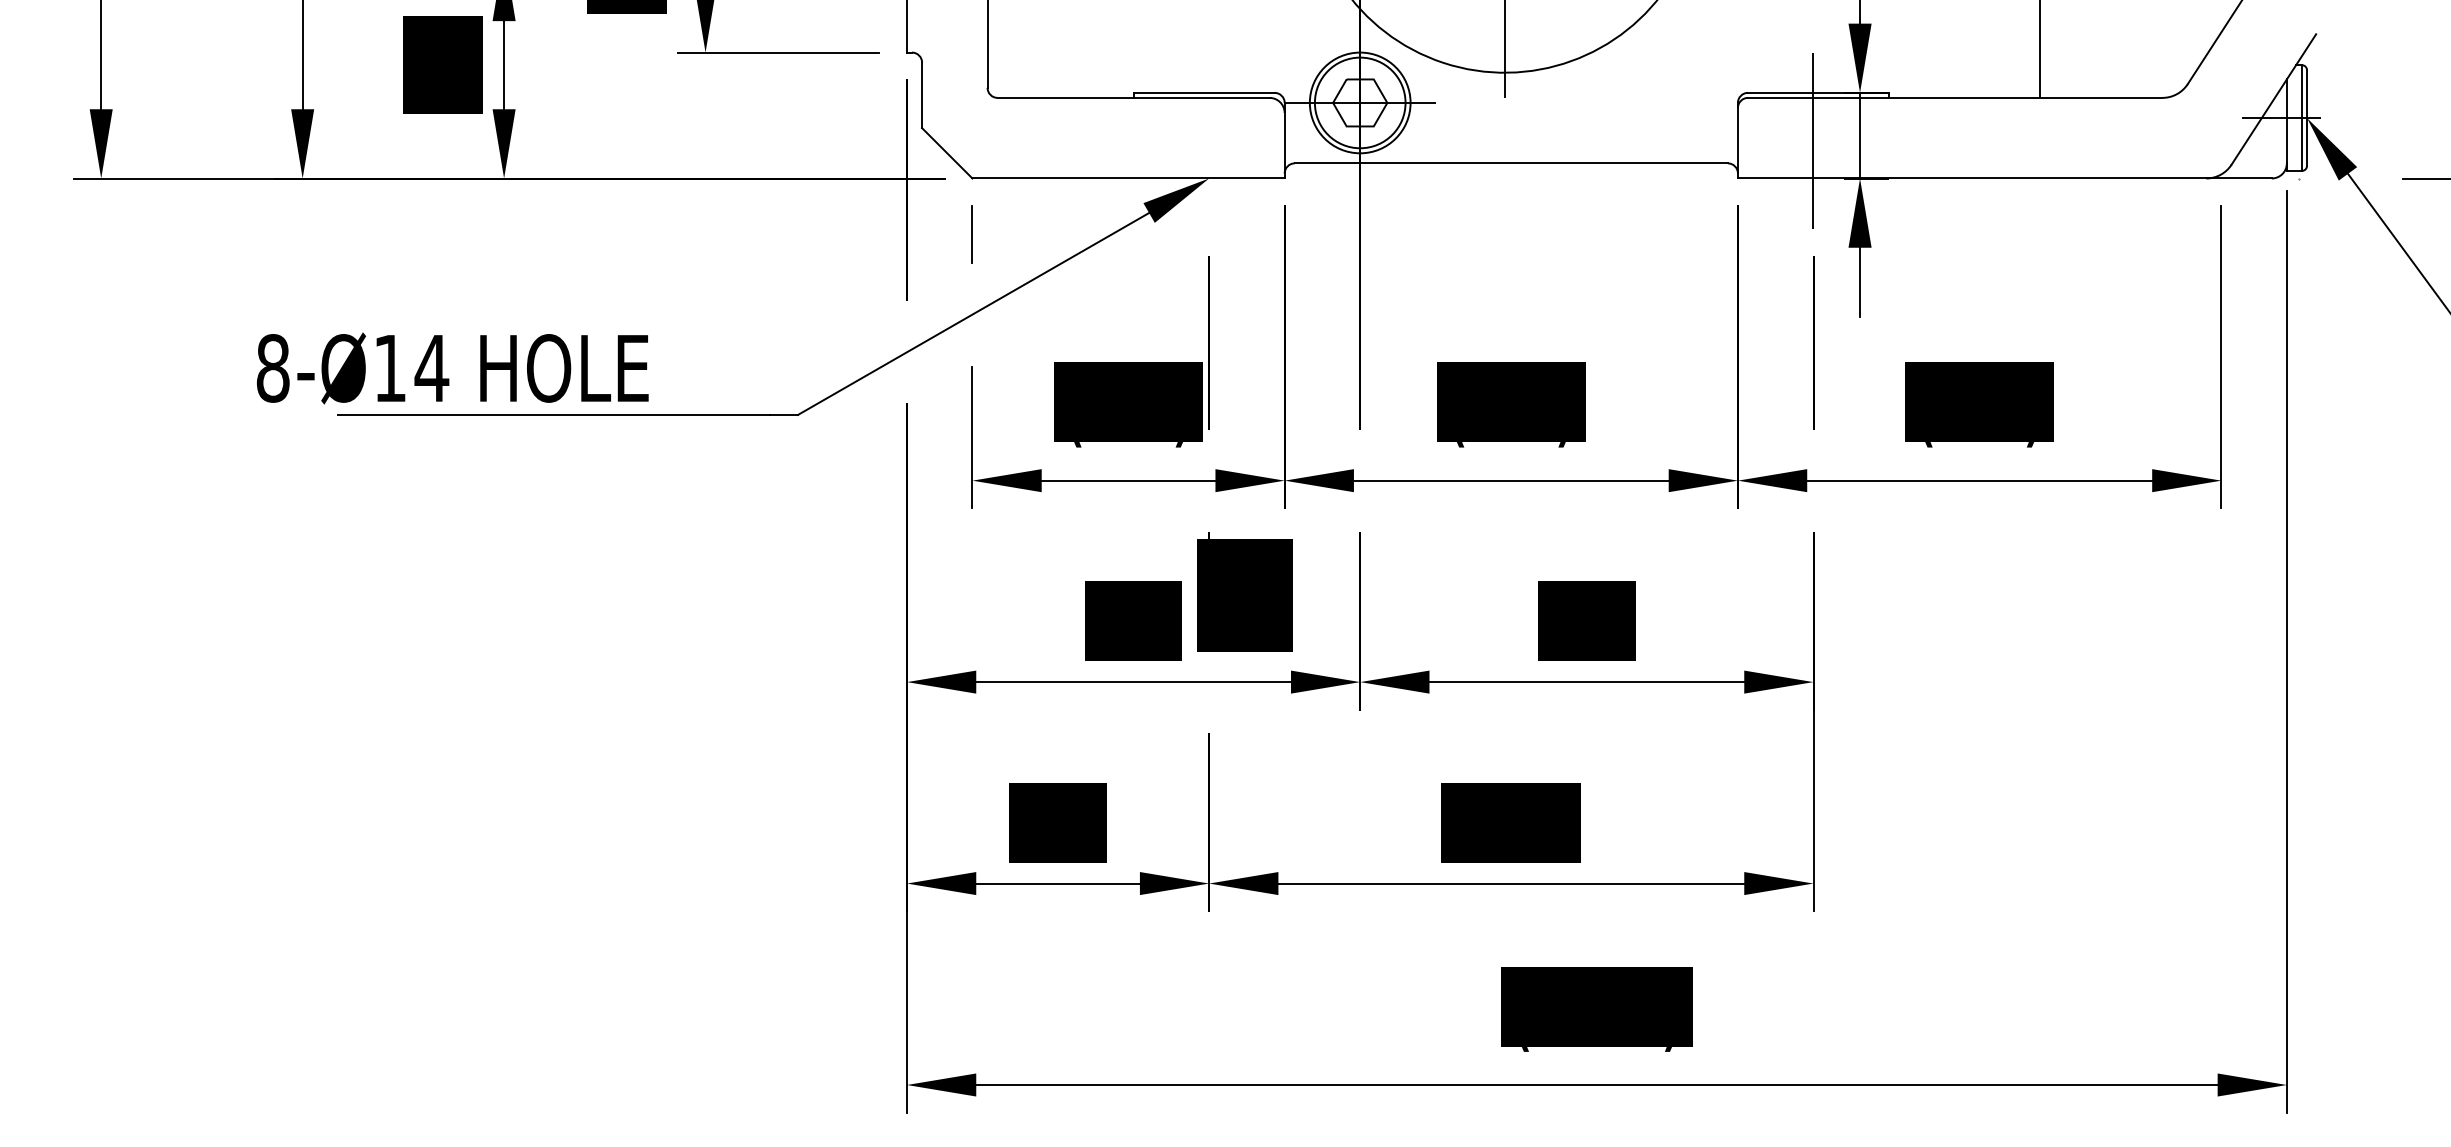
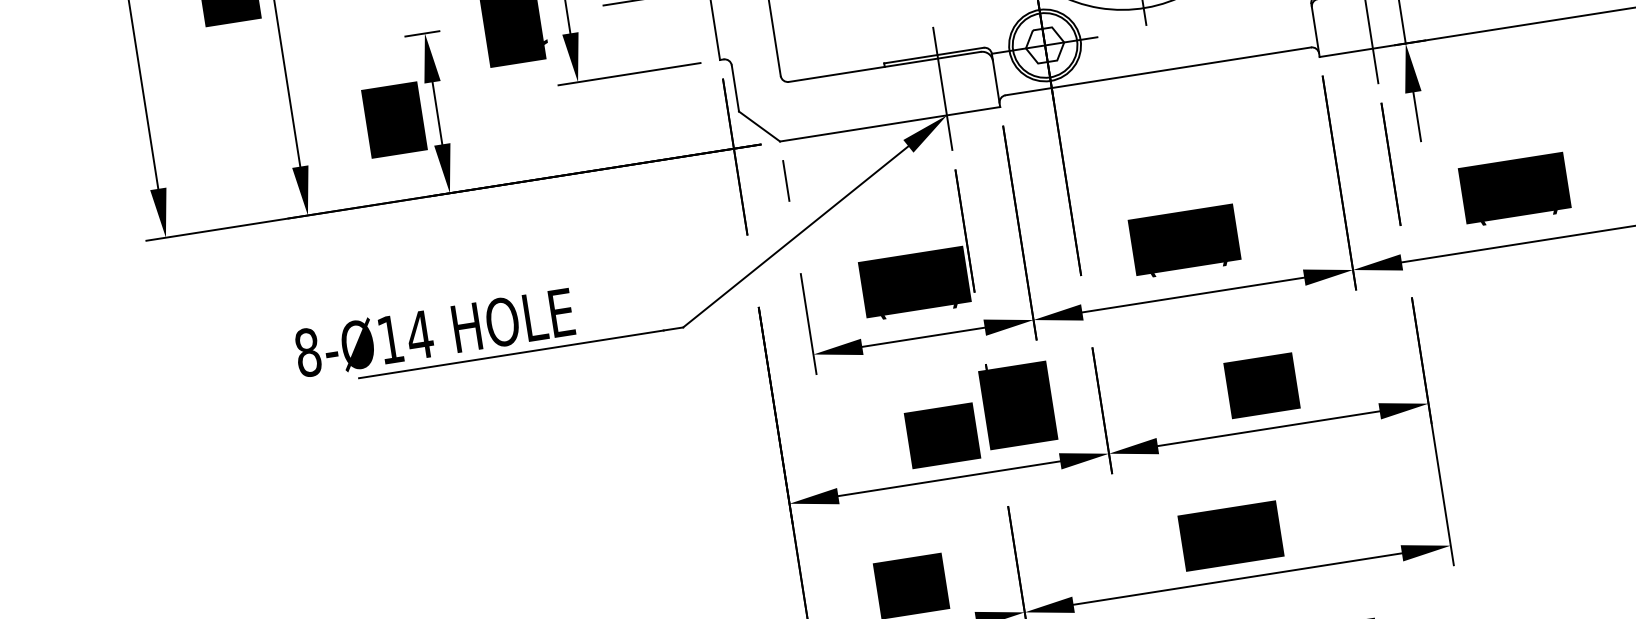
line: (1209, 135) -> (942, 85), added

